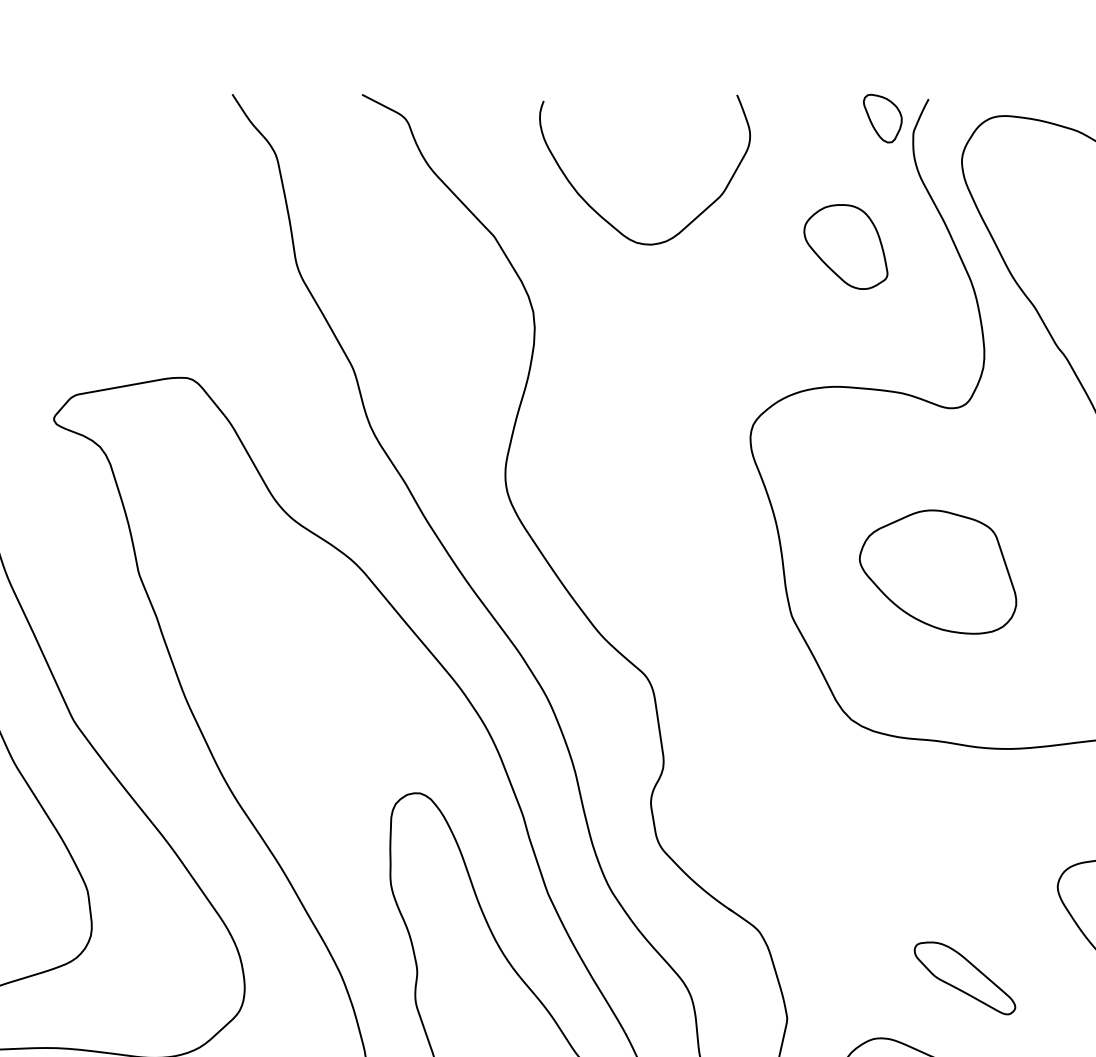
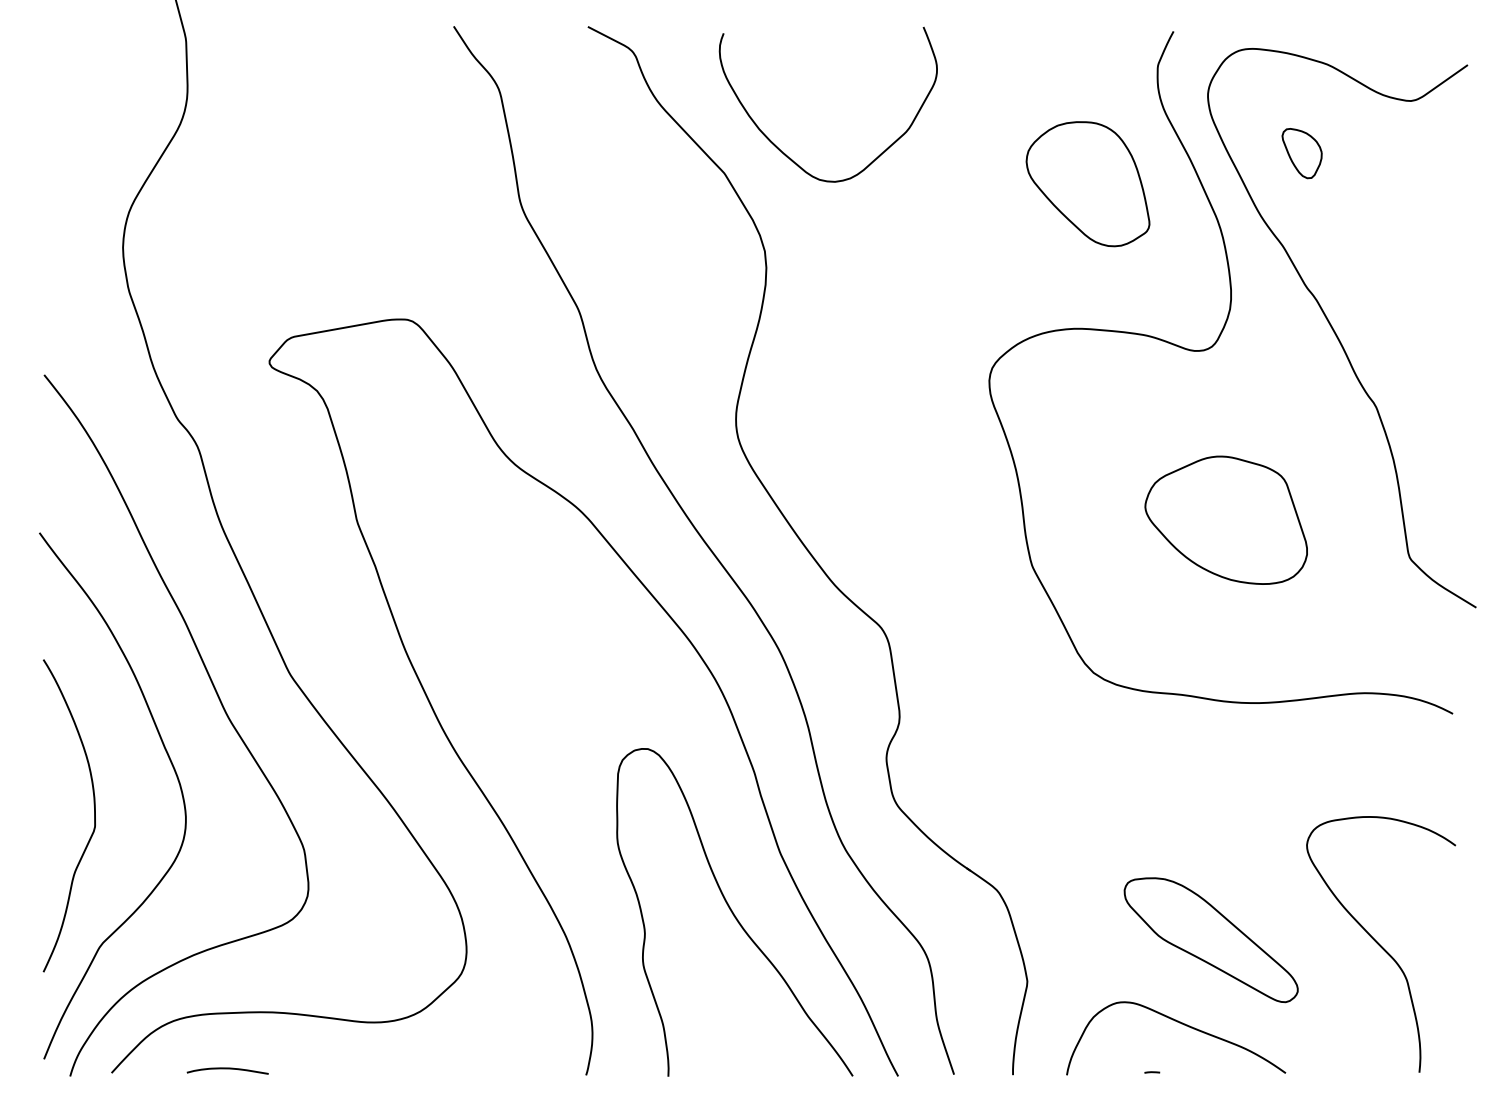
part: (882, 118) -> (1301, 153), moved
curve: (602, 216) -> (784, 152), moved
part: (845, 247) -> (1087, 184), size x1.43
part: (937, 571) -> (1225, 519), moved
part: (964, 978) -> (1210, 940), size x1.67

